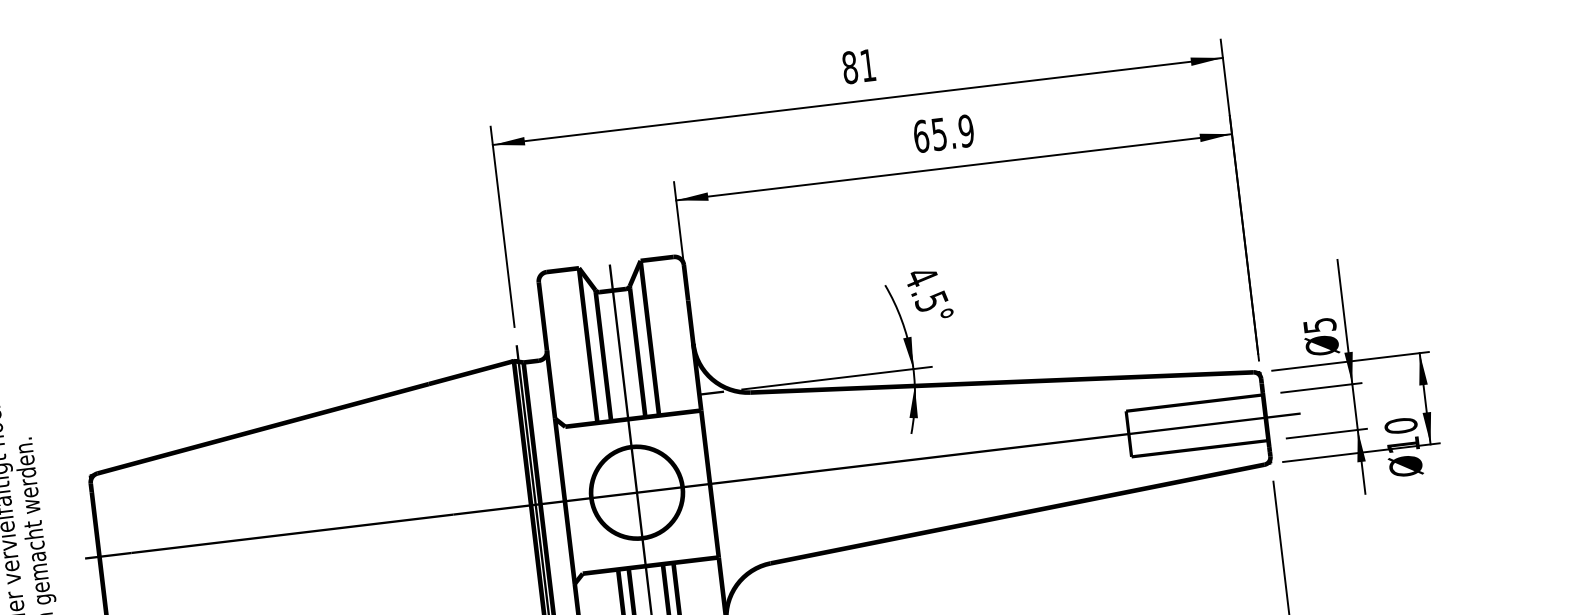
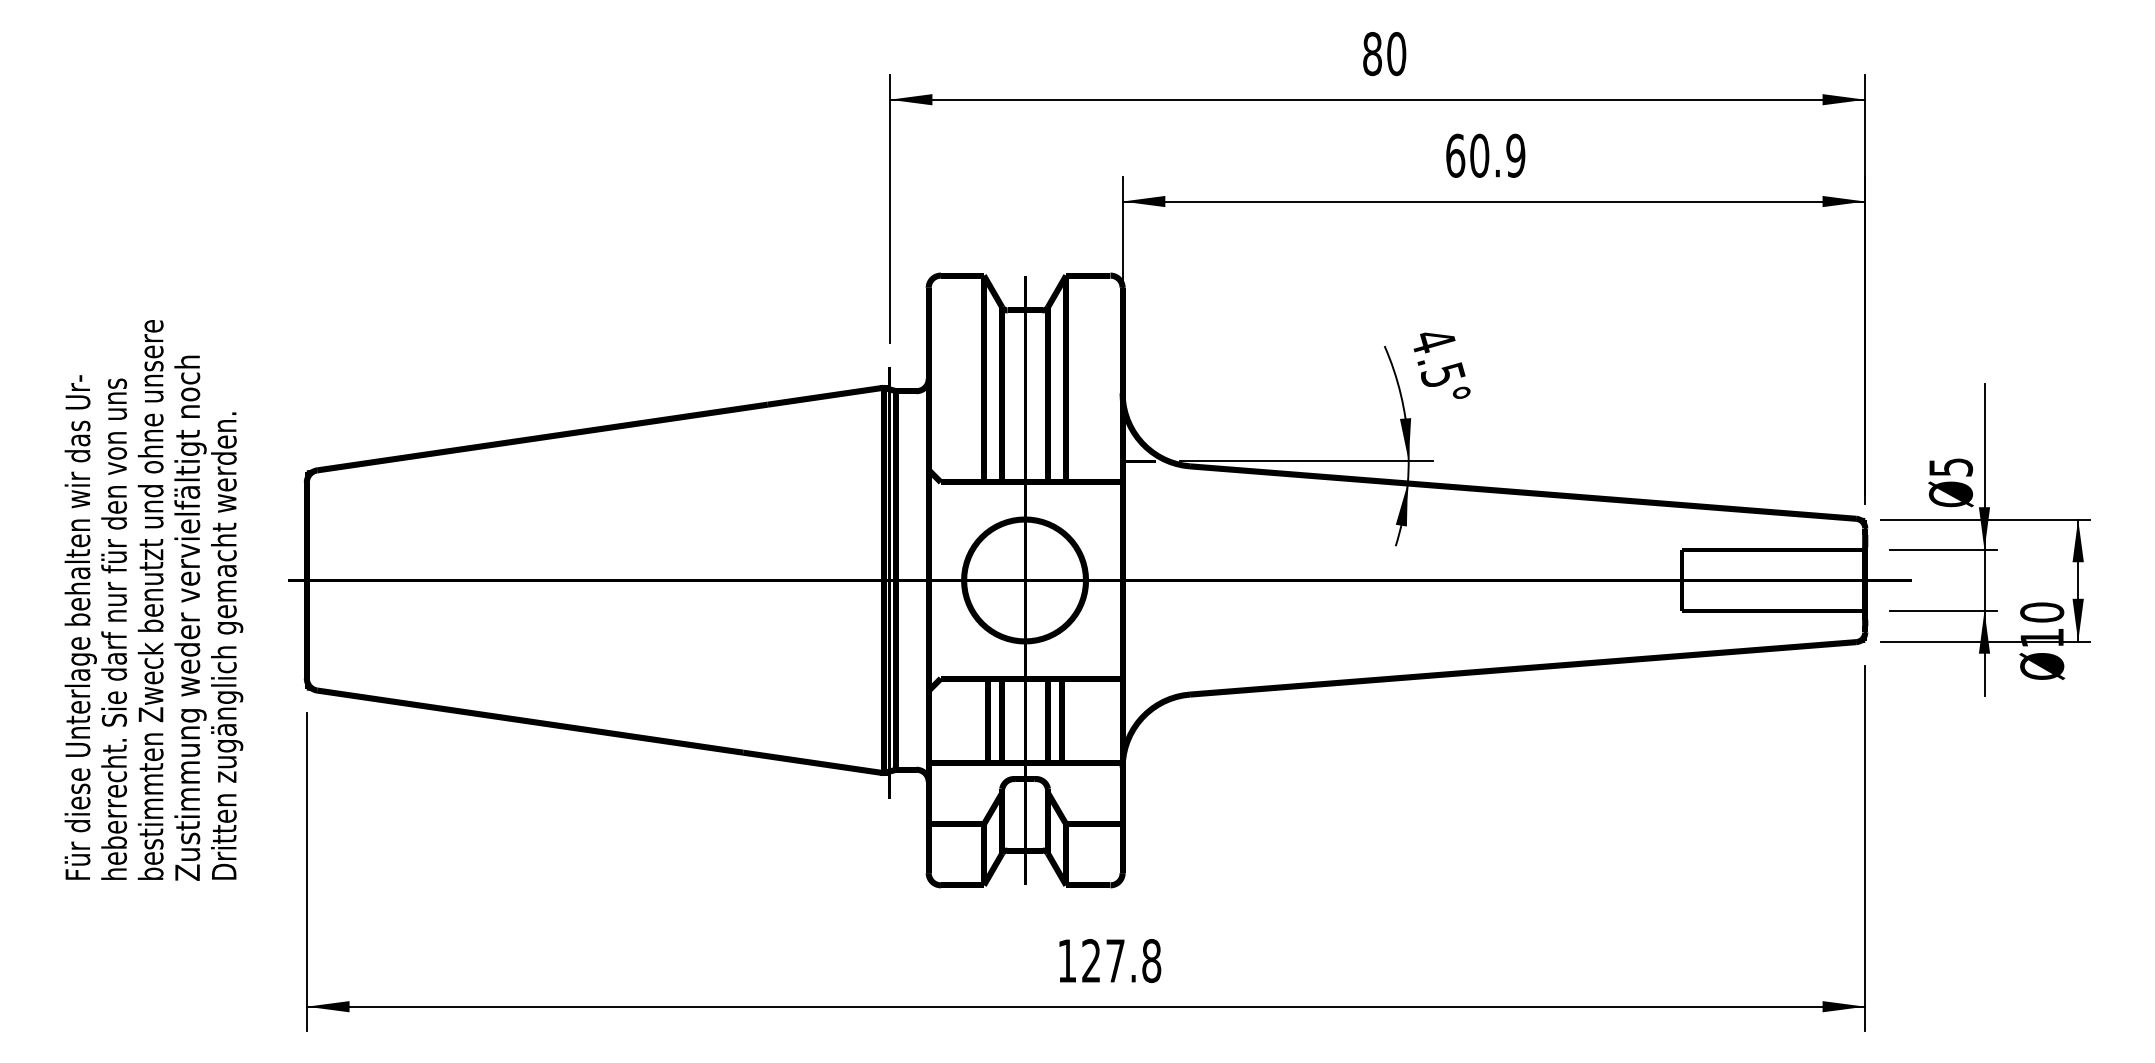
text: (868, 65) -> (1396, 54), 81 -> 80
text: (939, 134) -> (1479, 155), 65.9 -> 60.9

